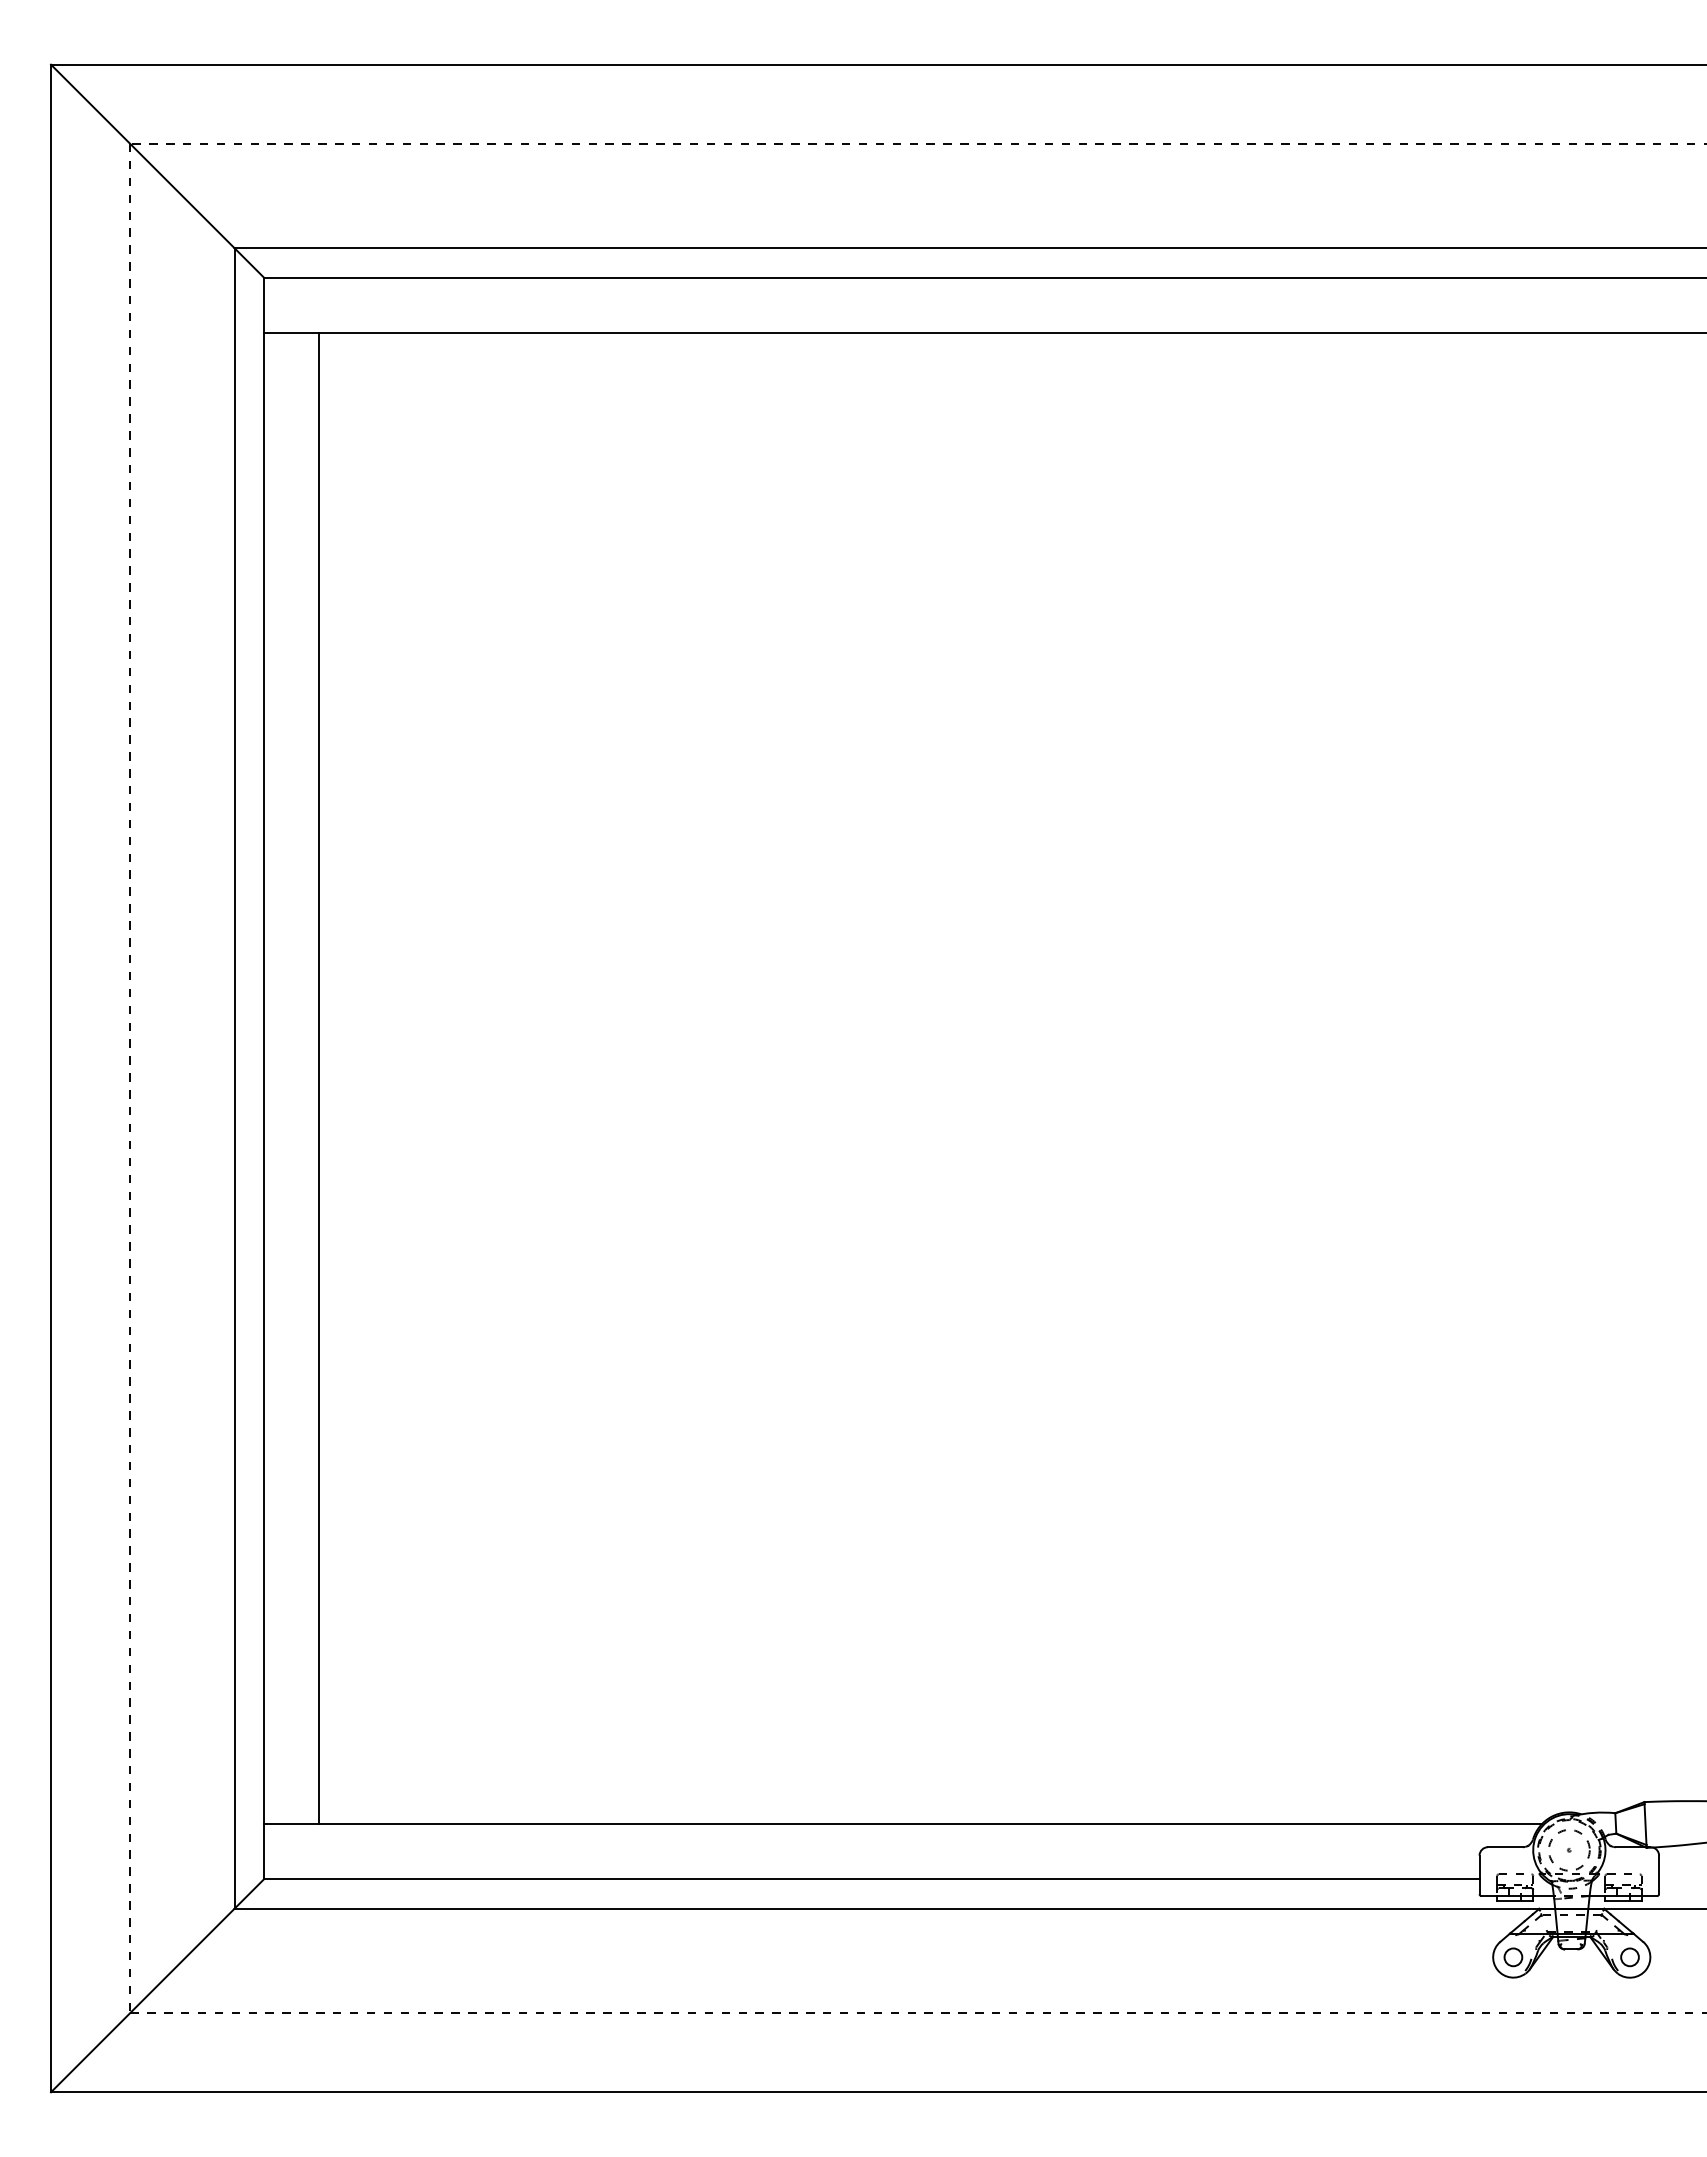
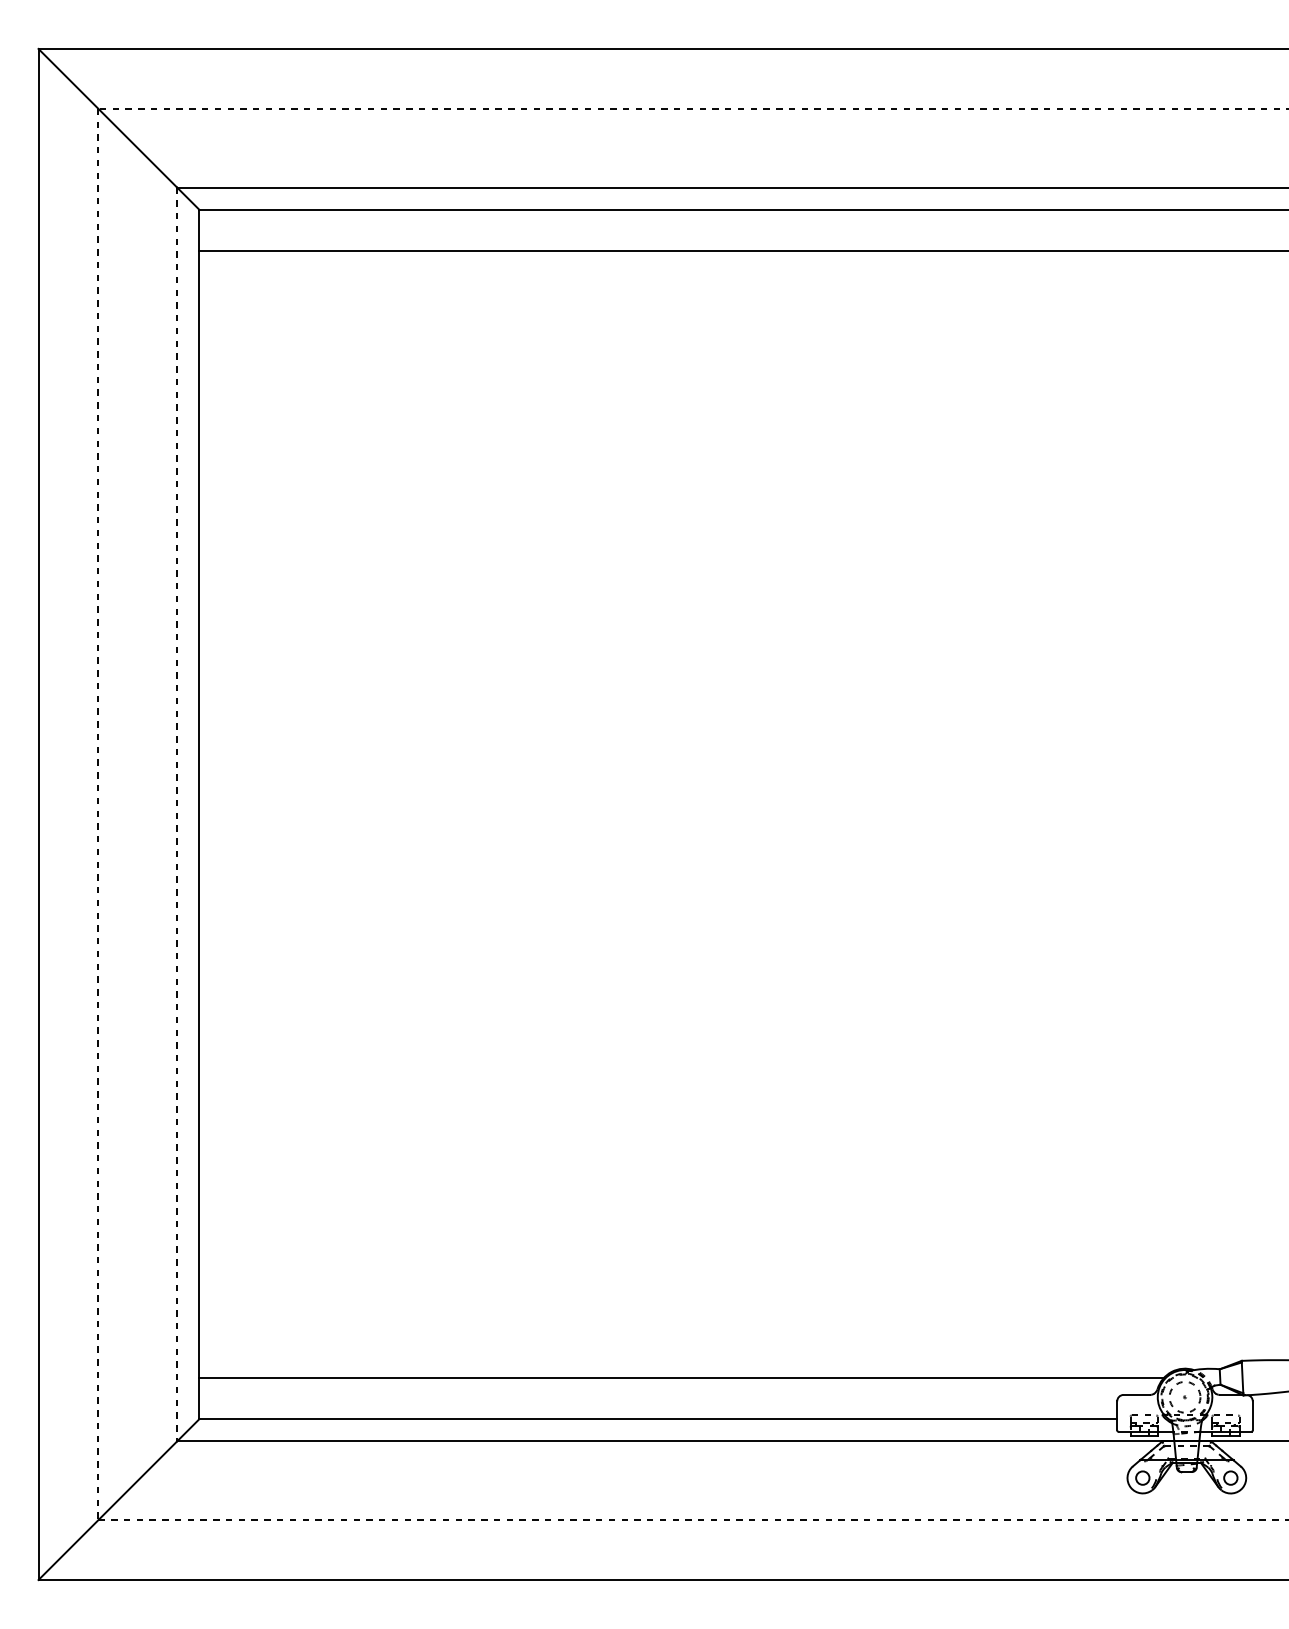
line: (234, 1078) -> (177, 814), solid -> dashed
line: (319, 1078) -> (241, 814), removed

